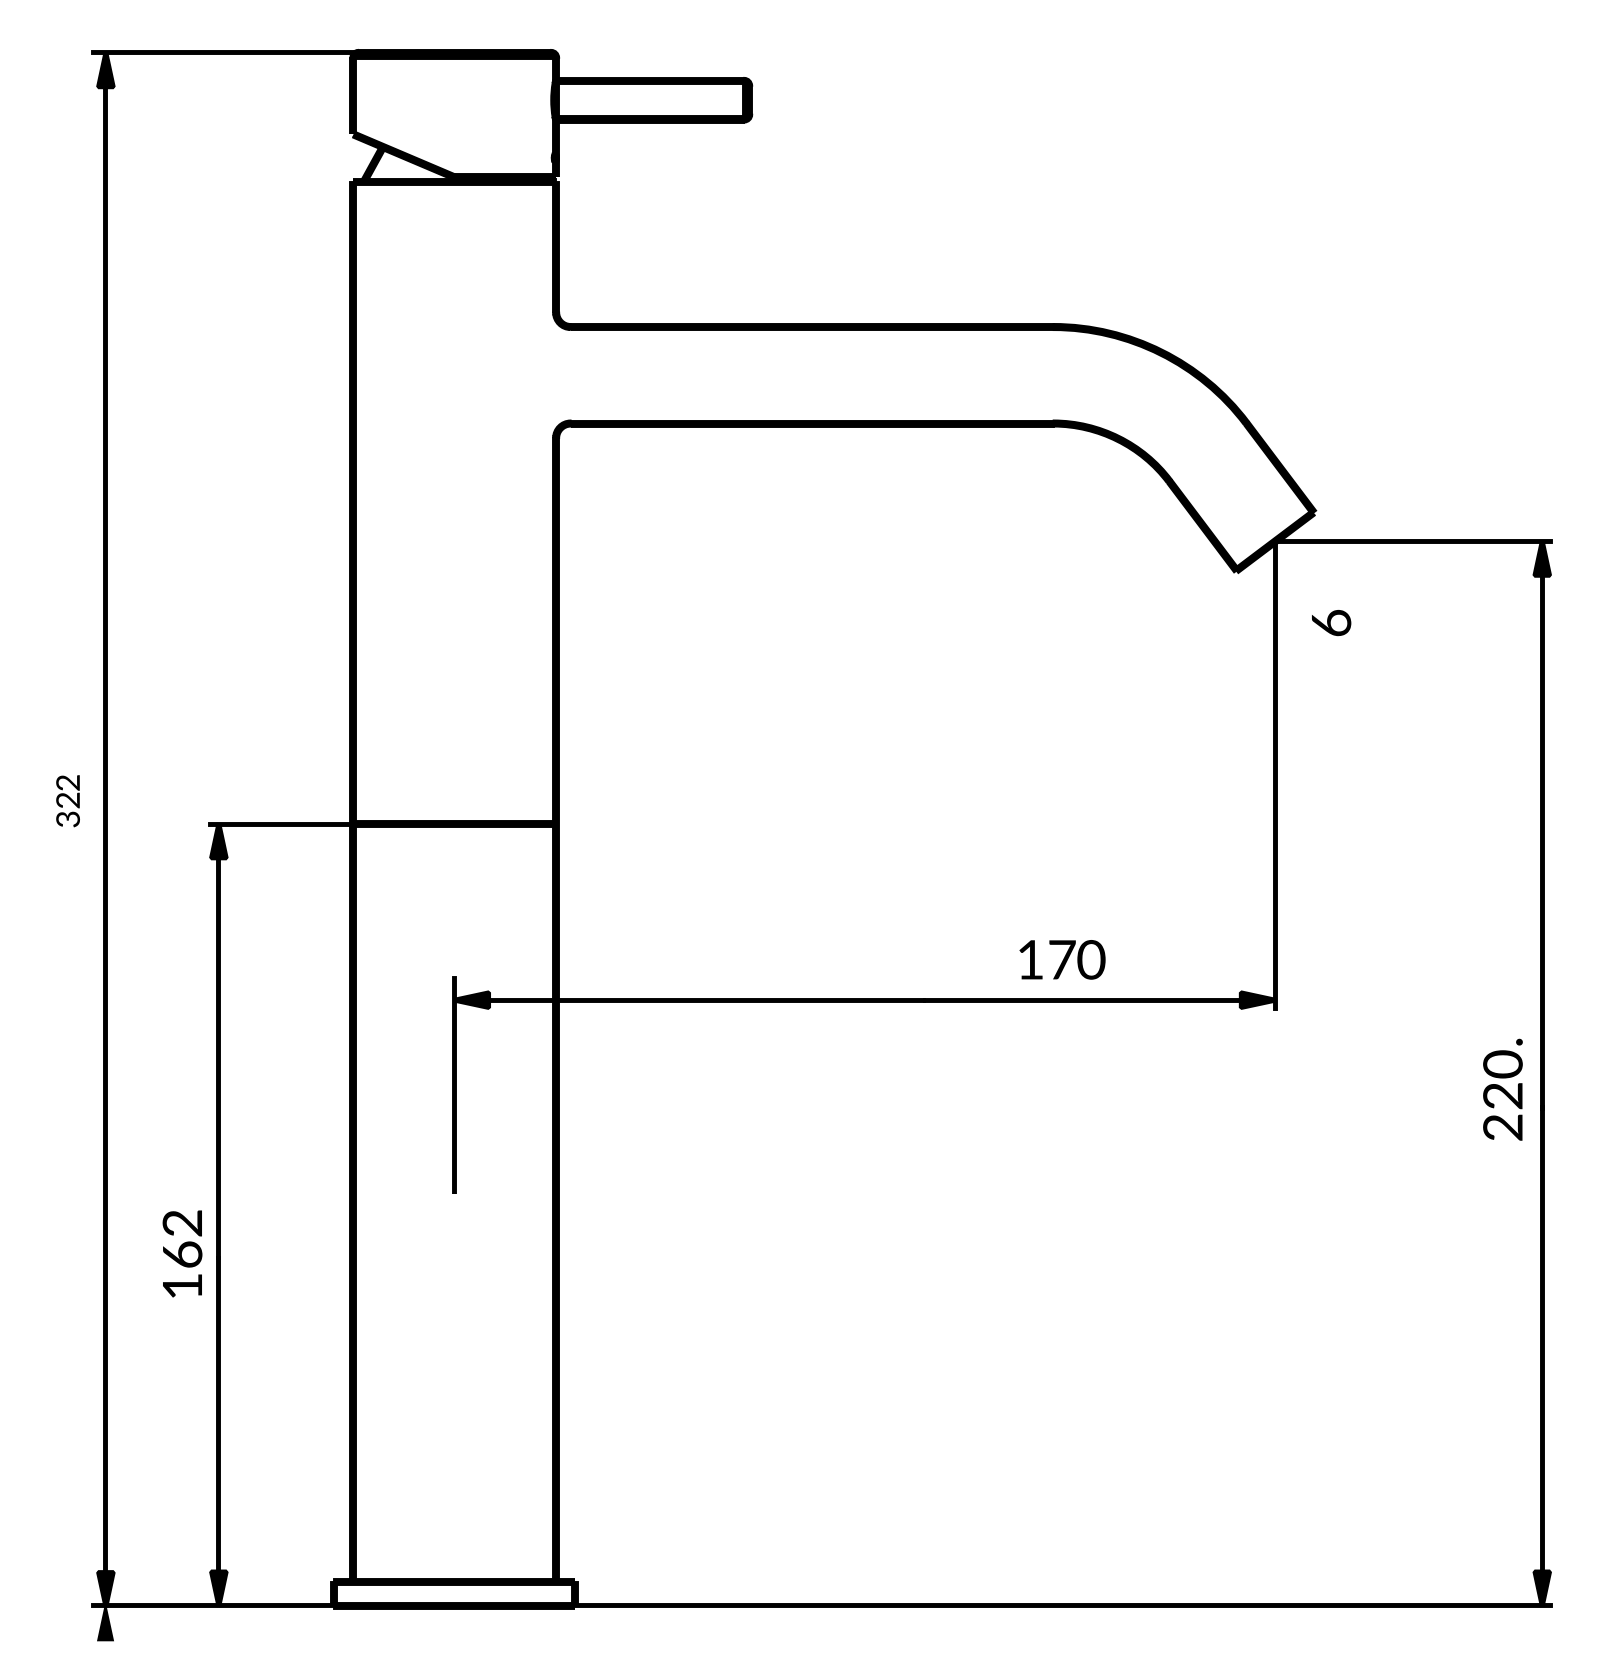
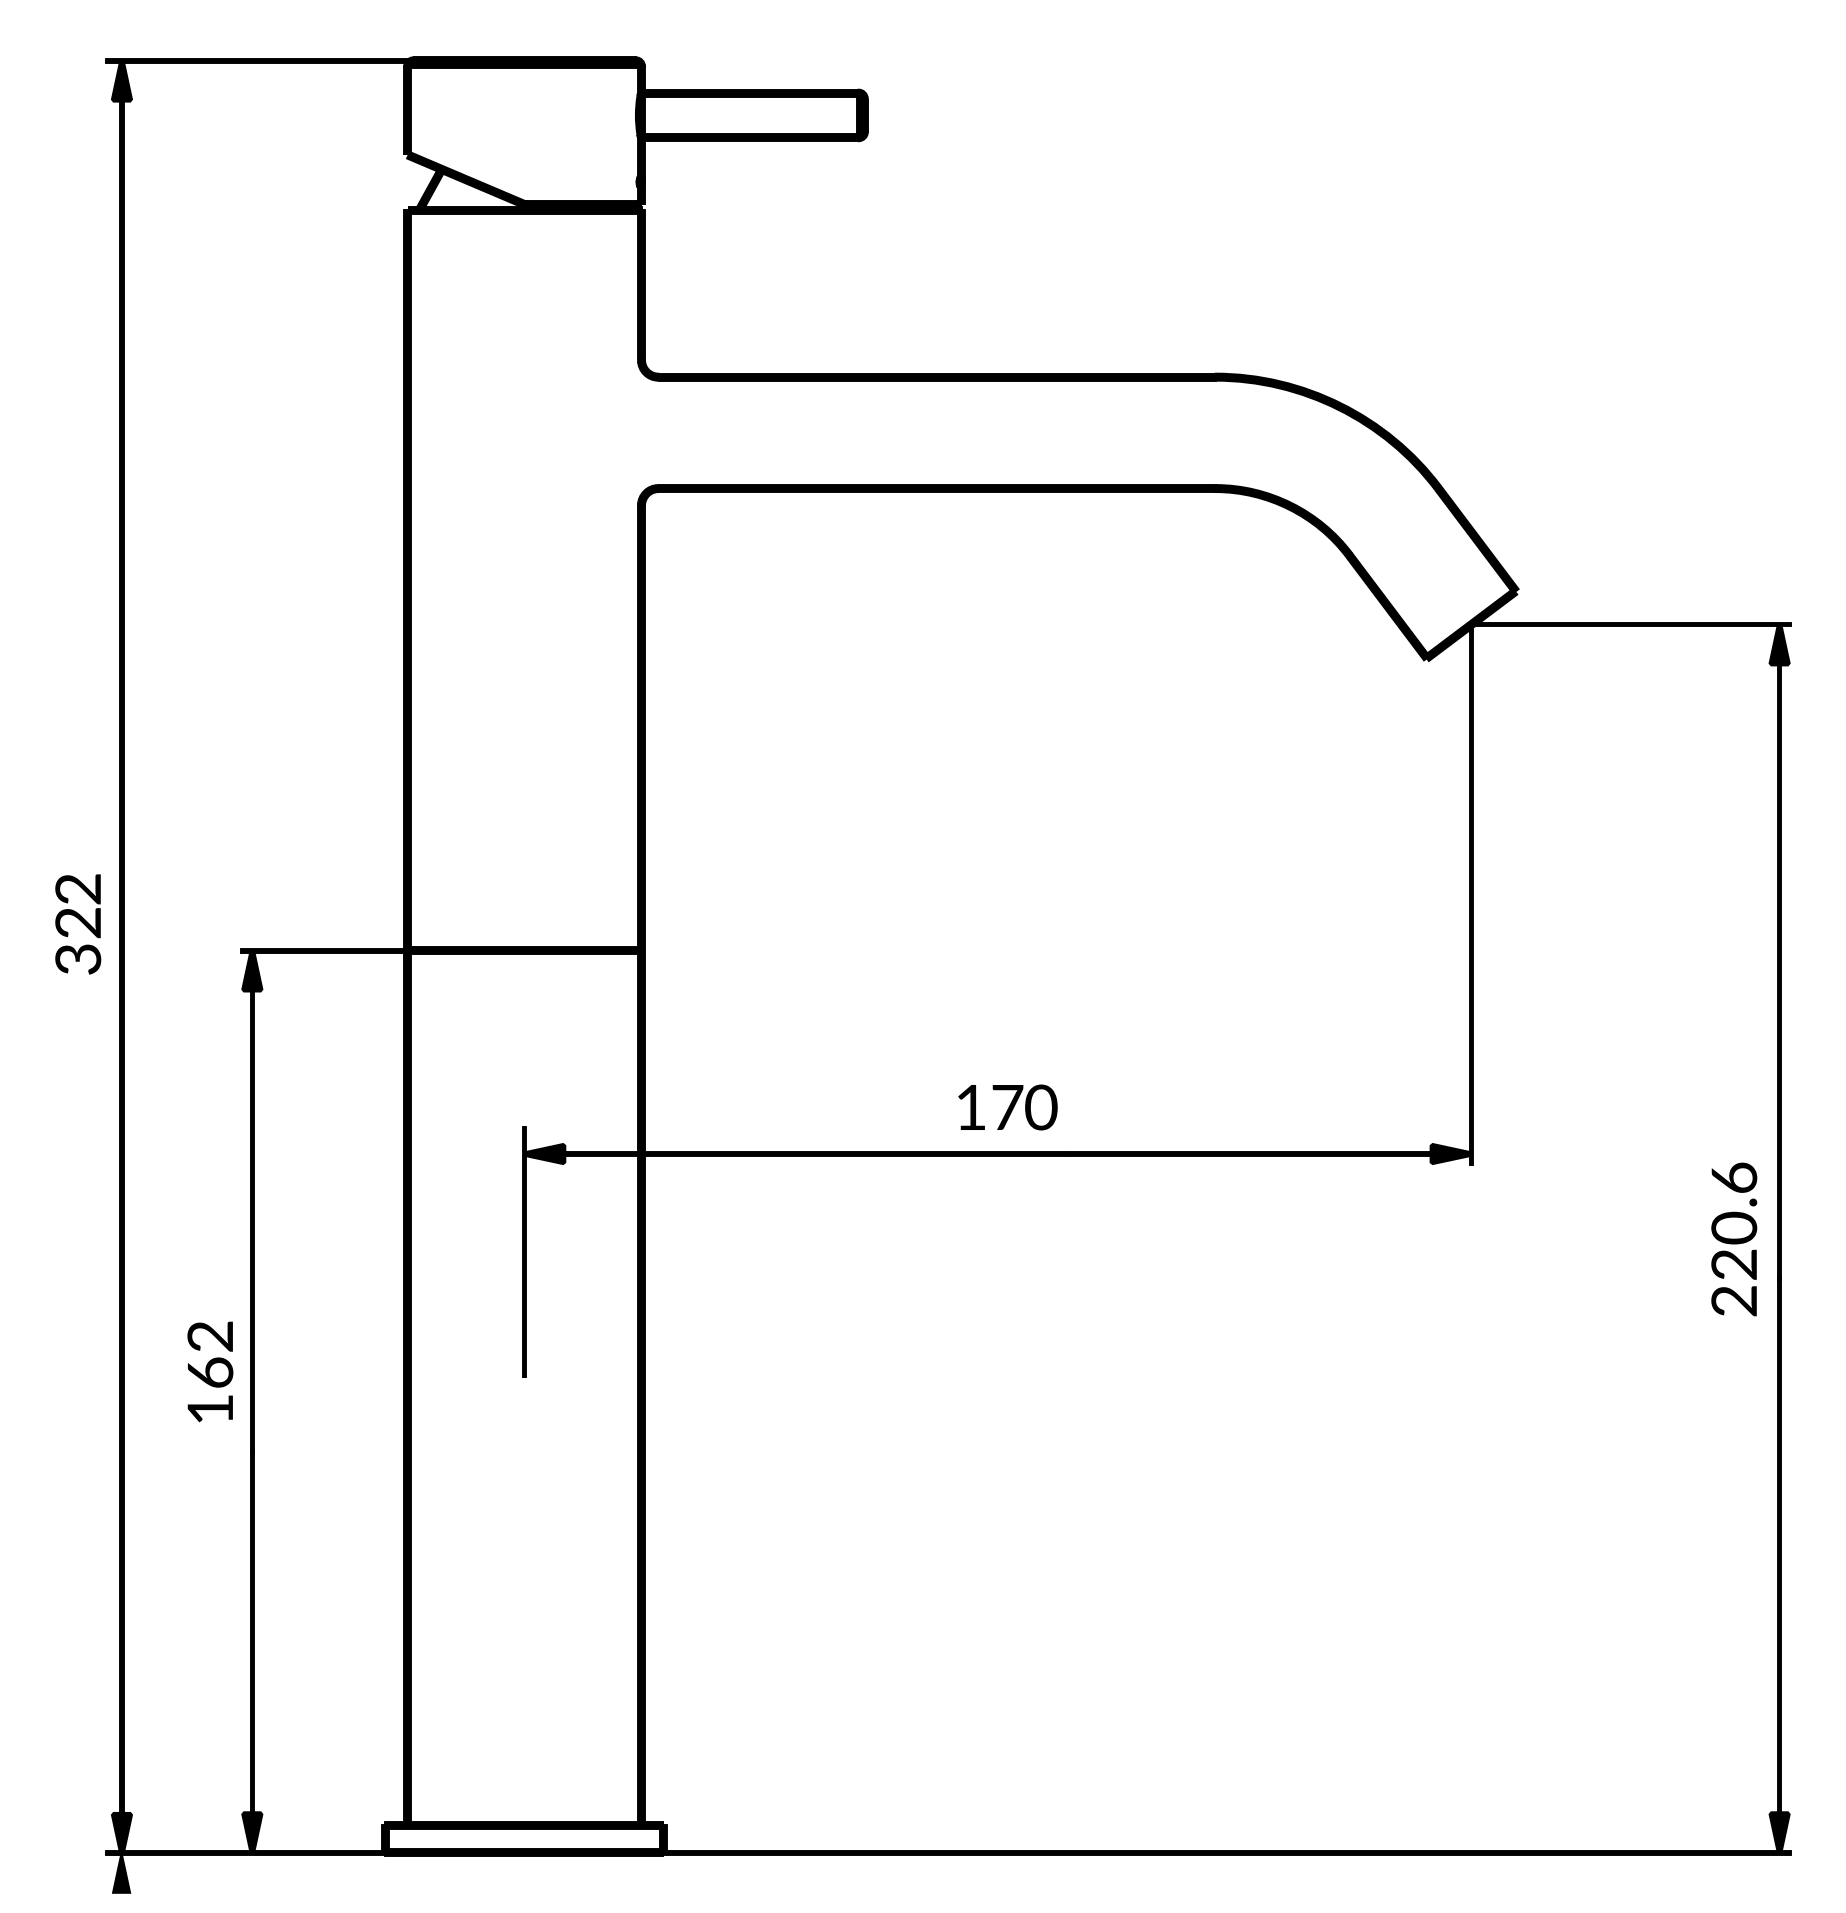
part: (1331, 622) -> (1734, 1177), moved
part: (68, 801) -> (78, 924), size x1.67
part: (1062, 959) -> (1007, 1107), moved
part: (182, 1253) -> (210, 1371), moved

